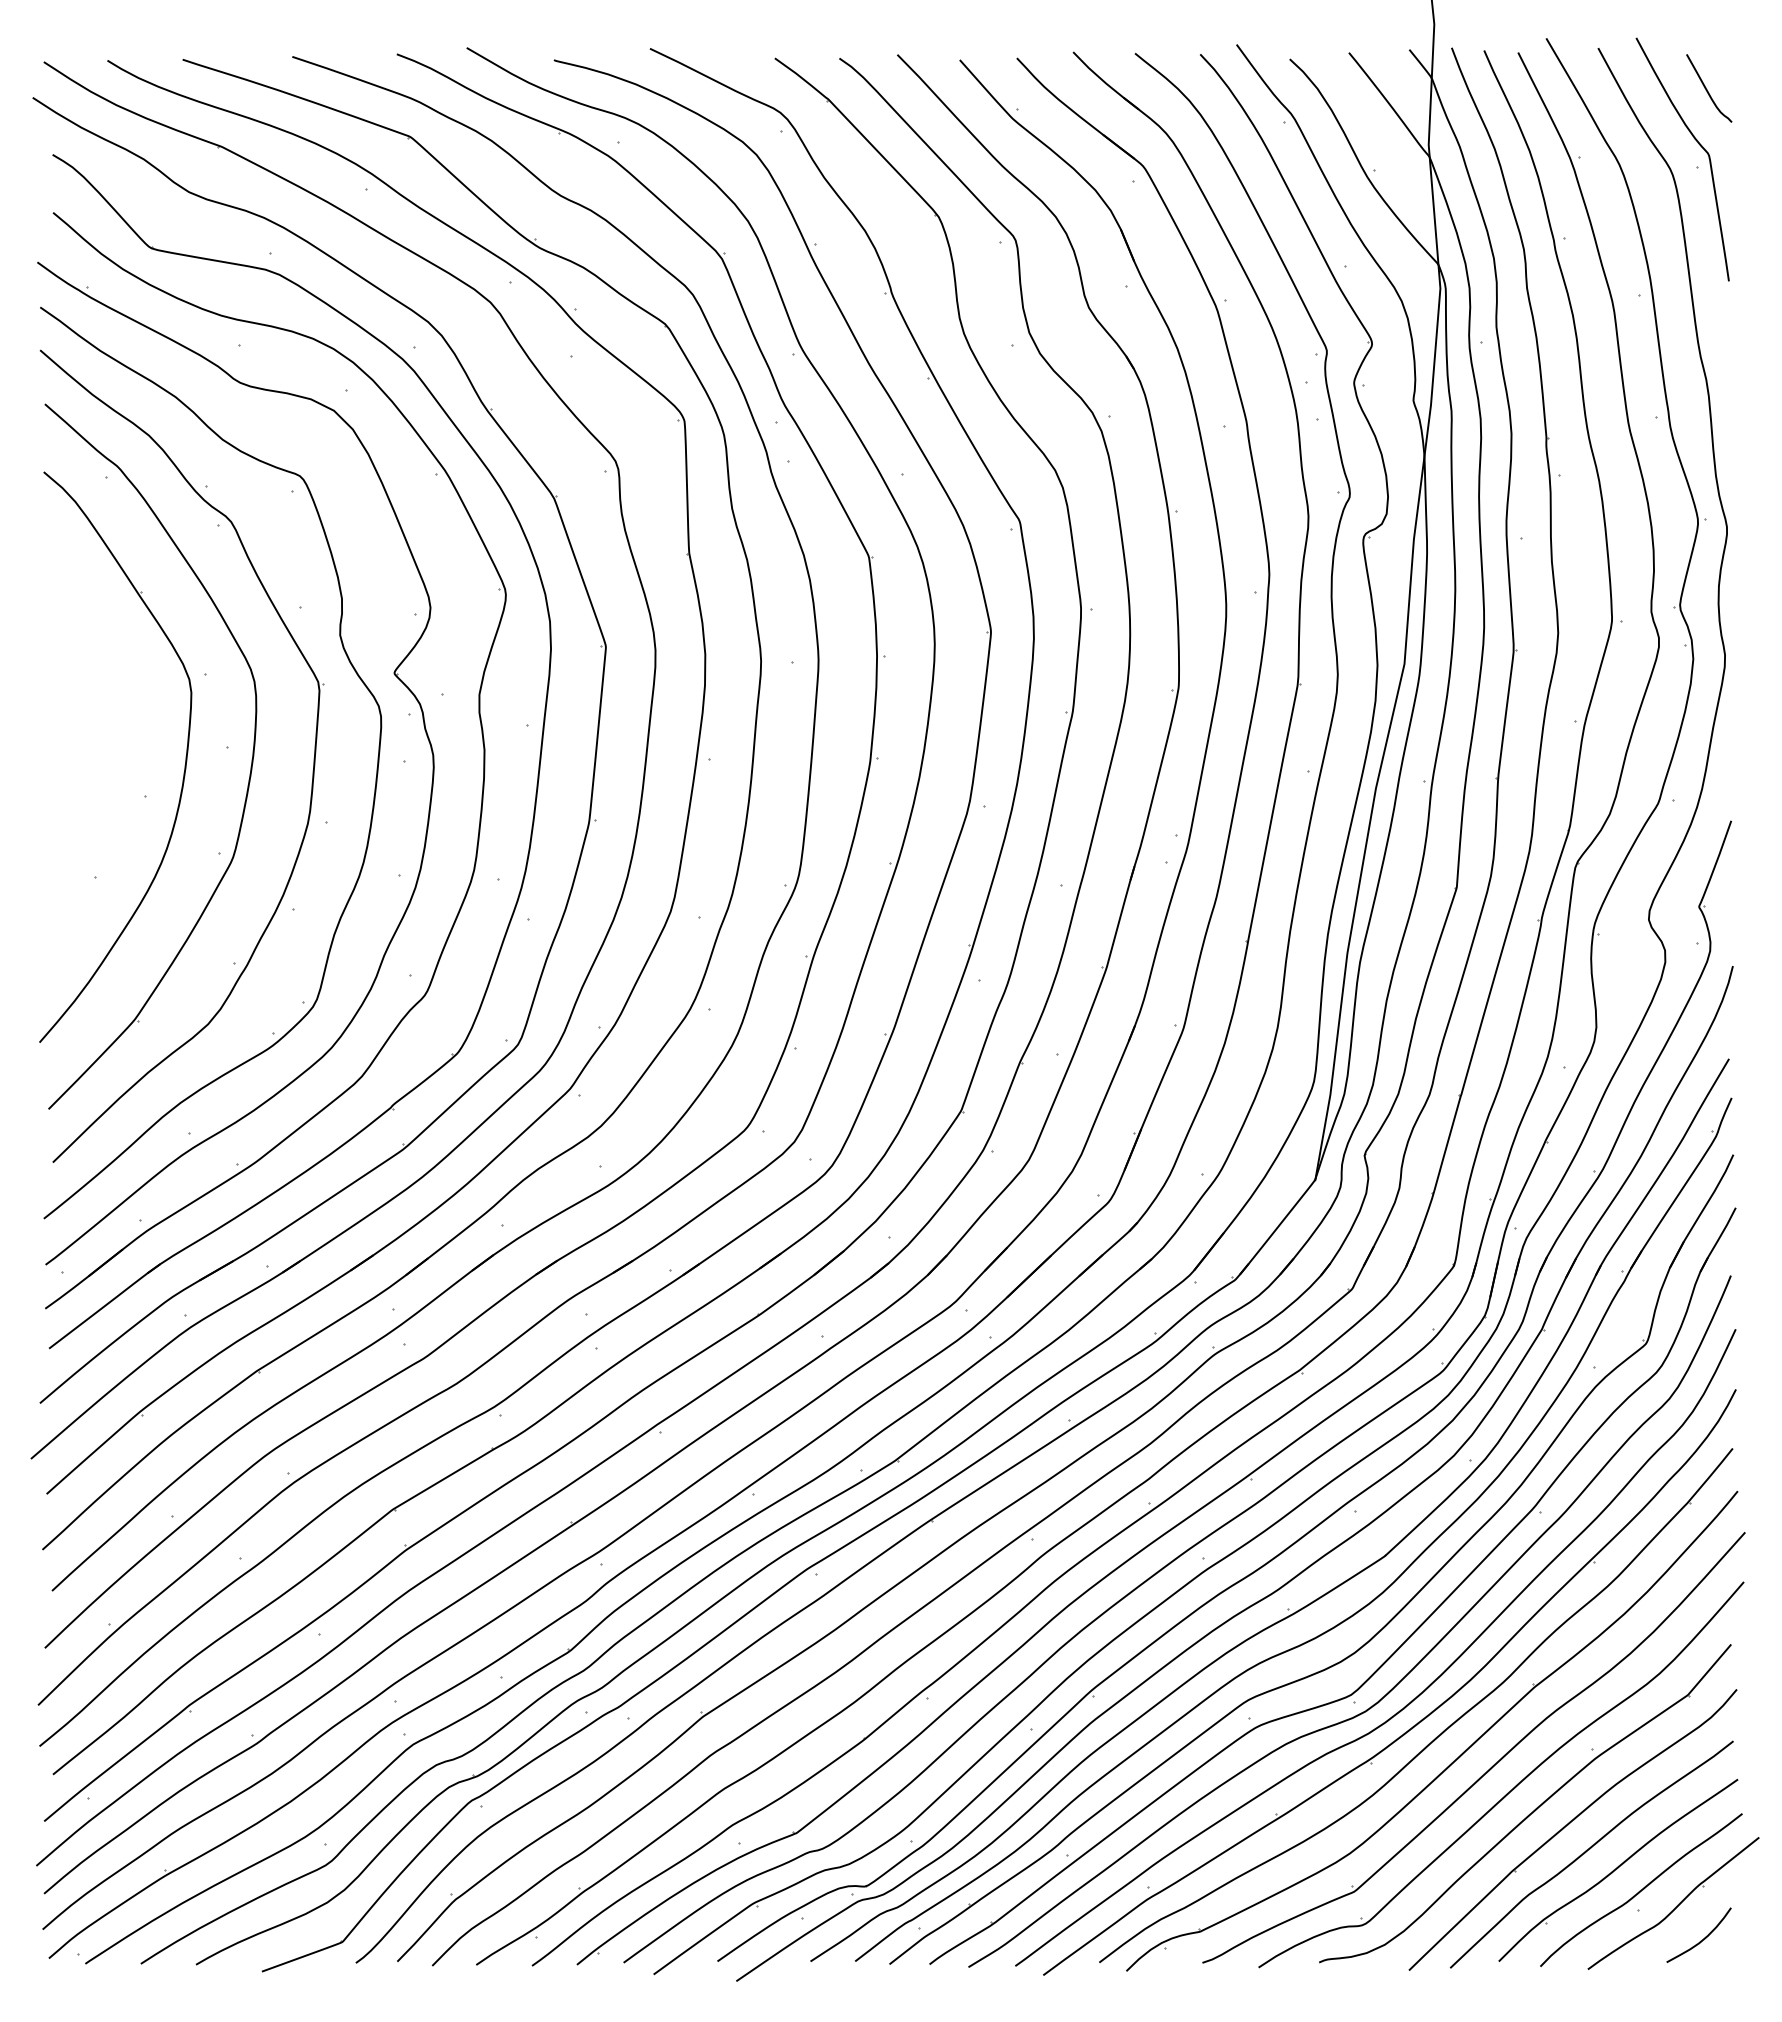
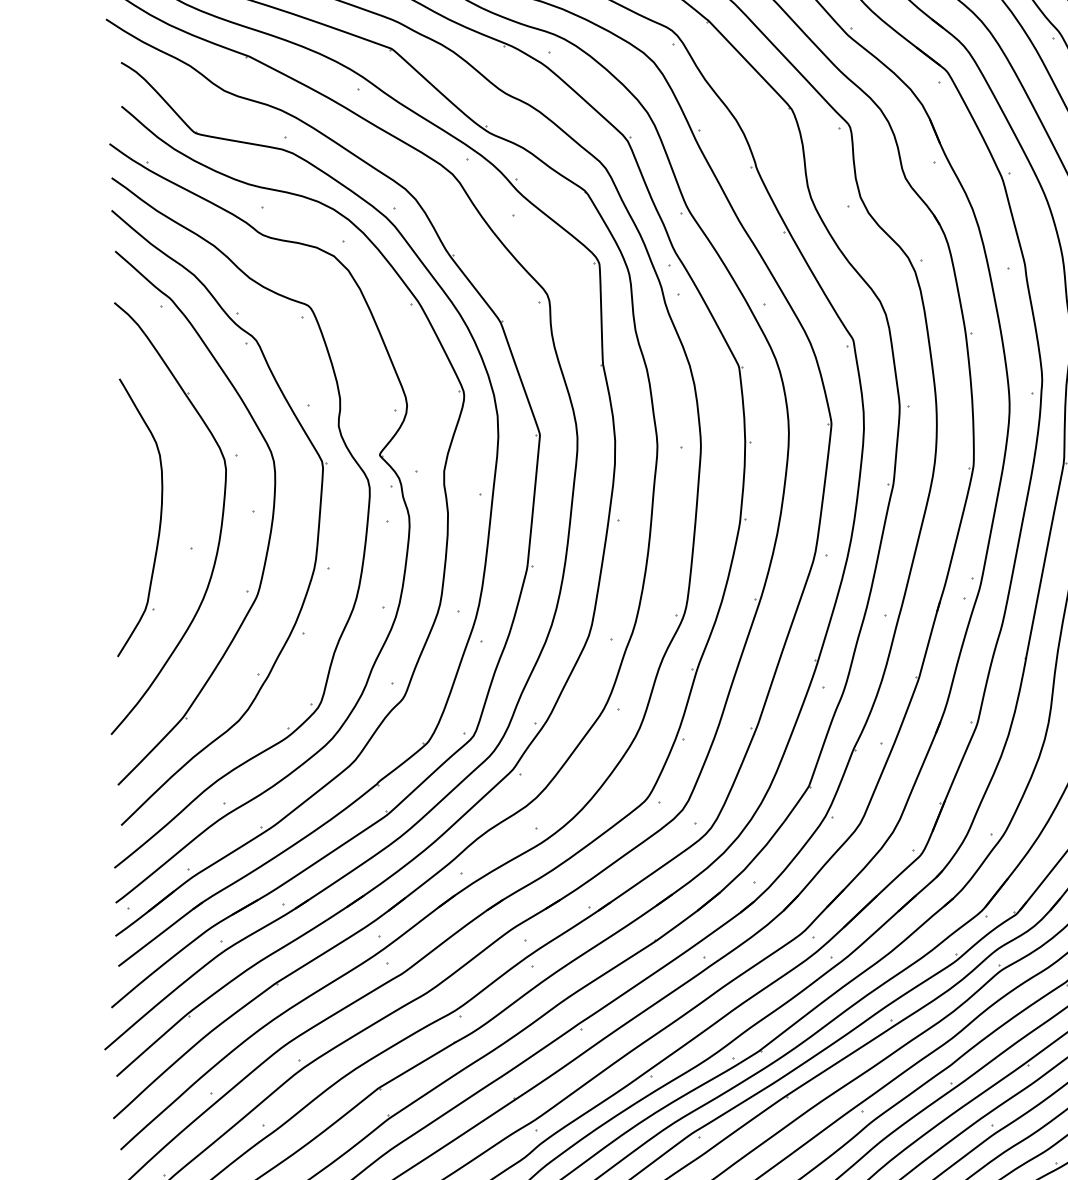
curve: (103, 762) -> (159, 522), added

